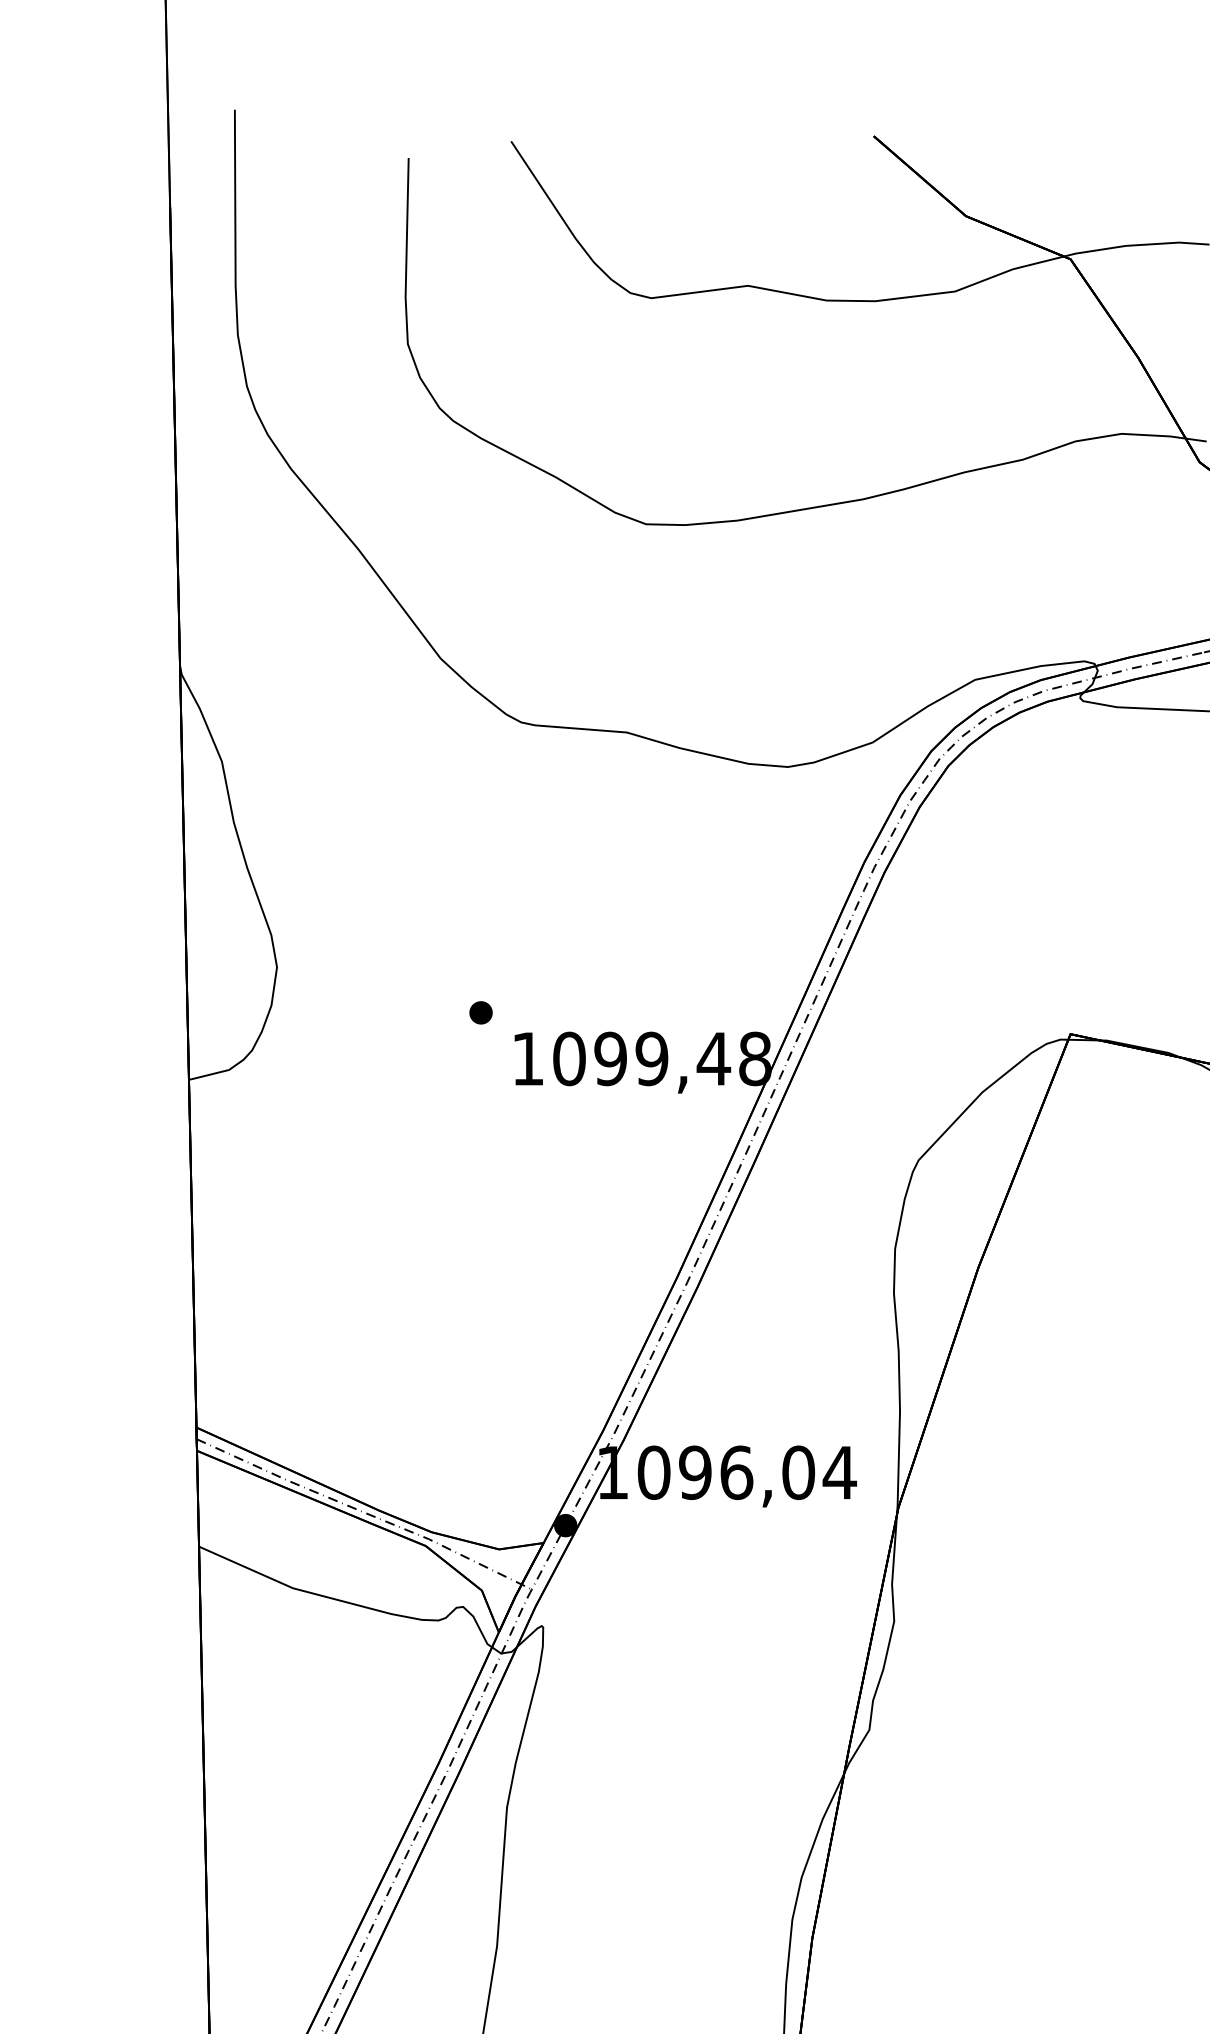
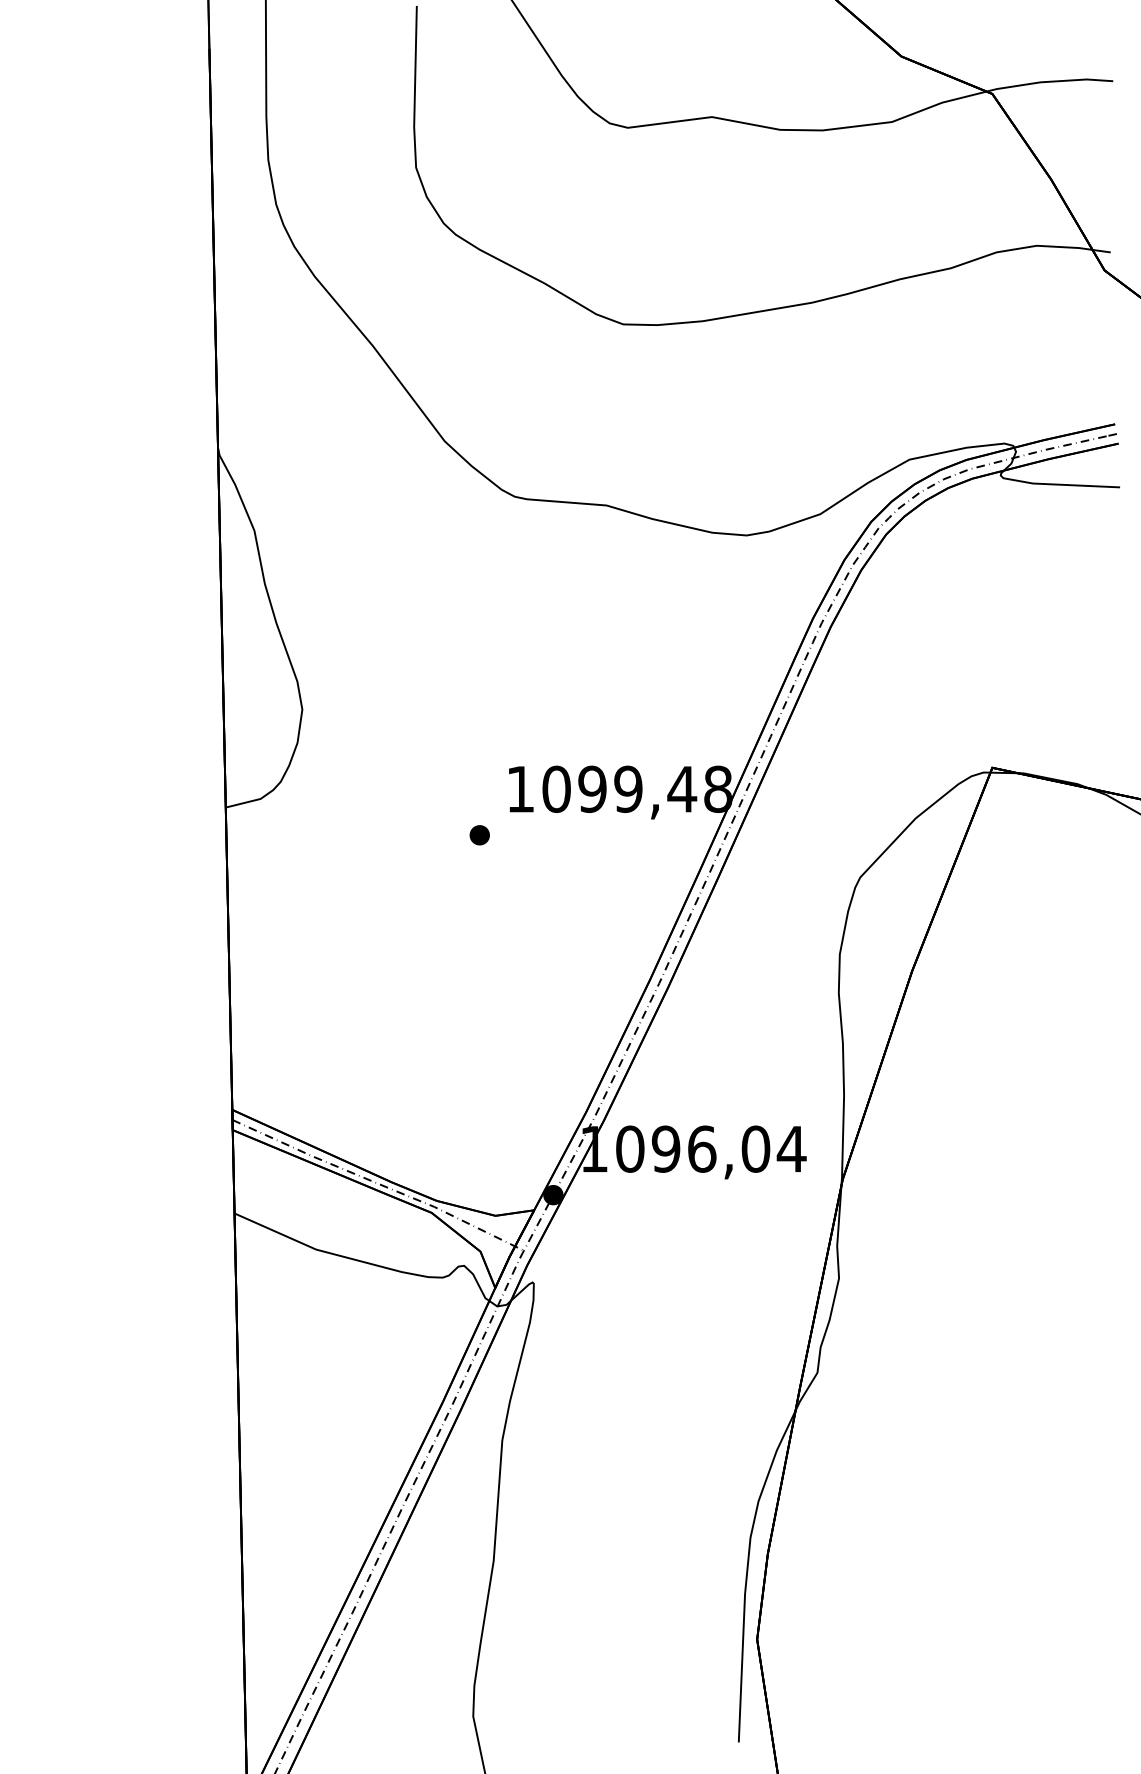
part: (480, 1013) -> (479, 835), moved

